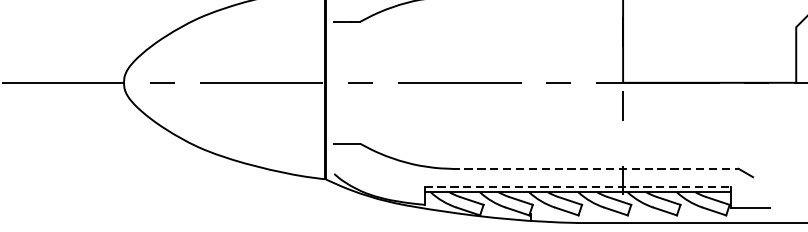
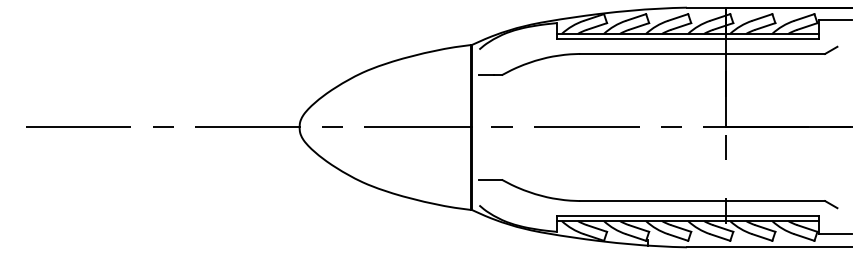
line: (595, 169) -> (702, 201), dashed -> solid
line: (578, 186) -> (688, 216), dashed -> solid

